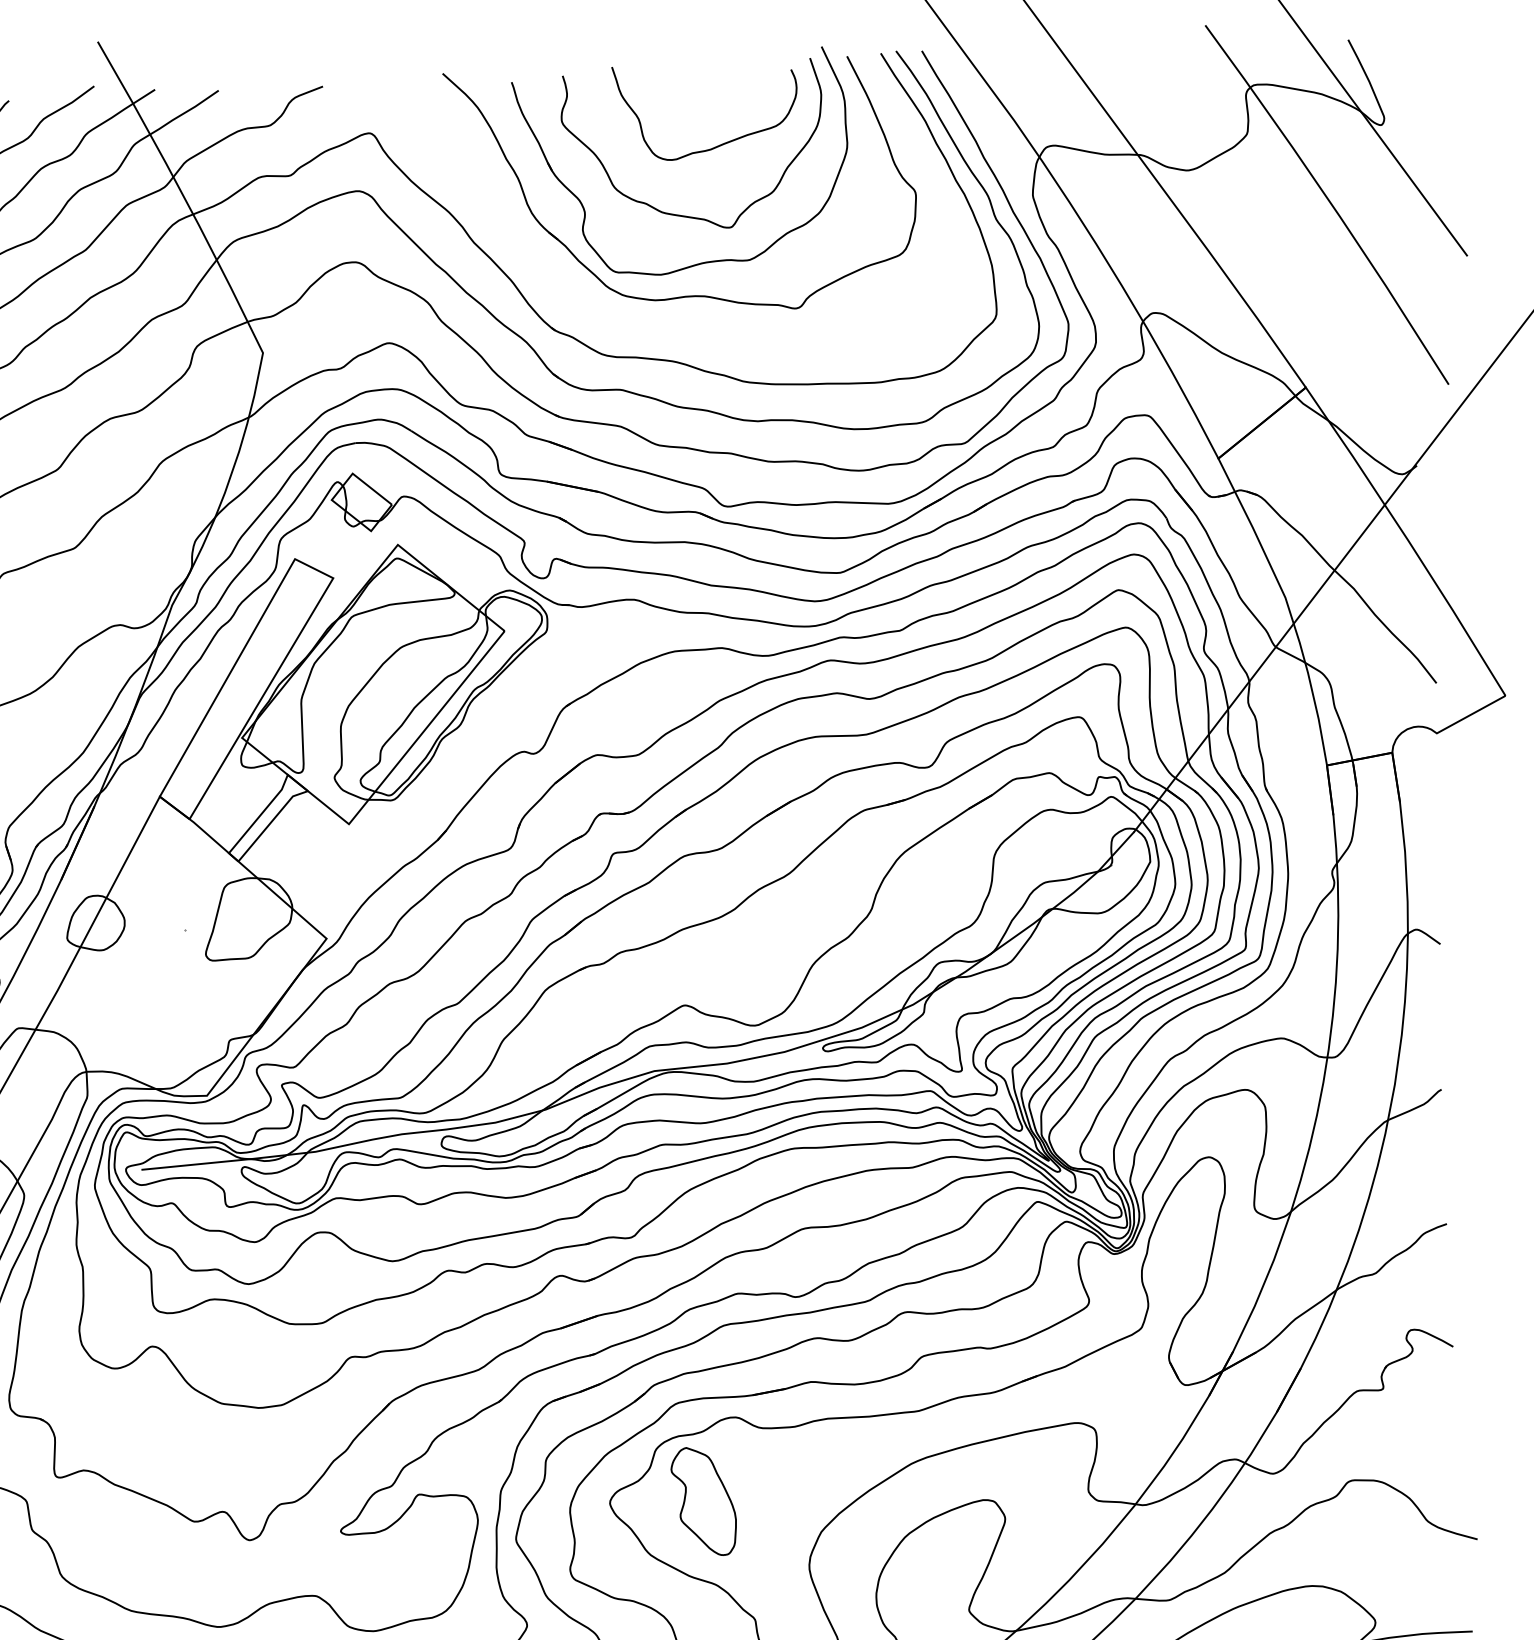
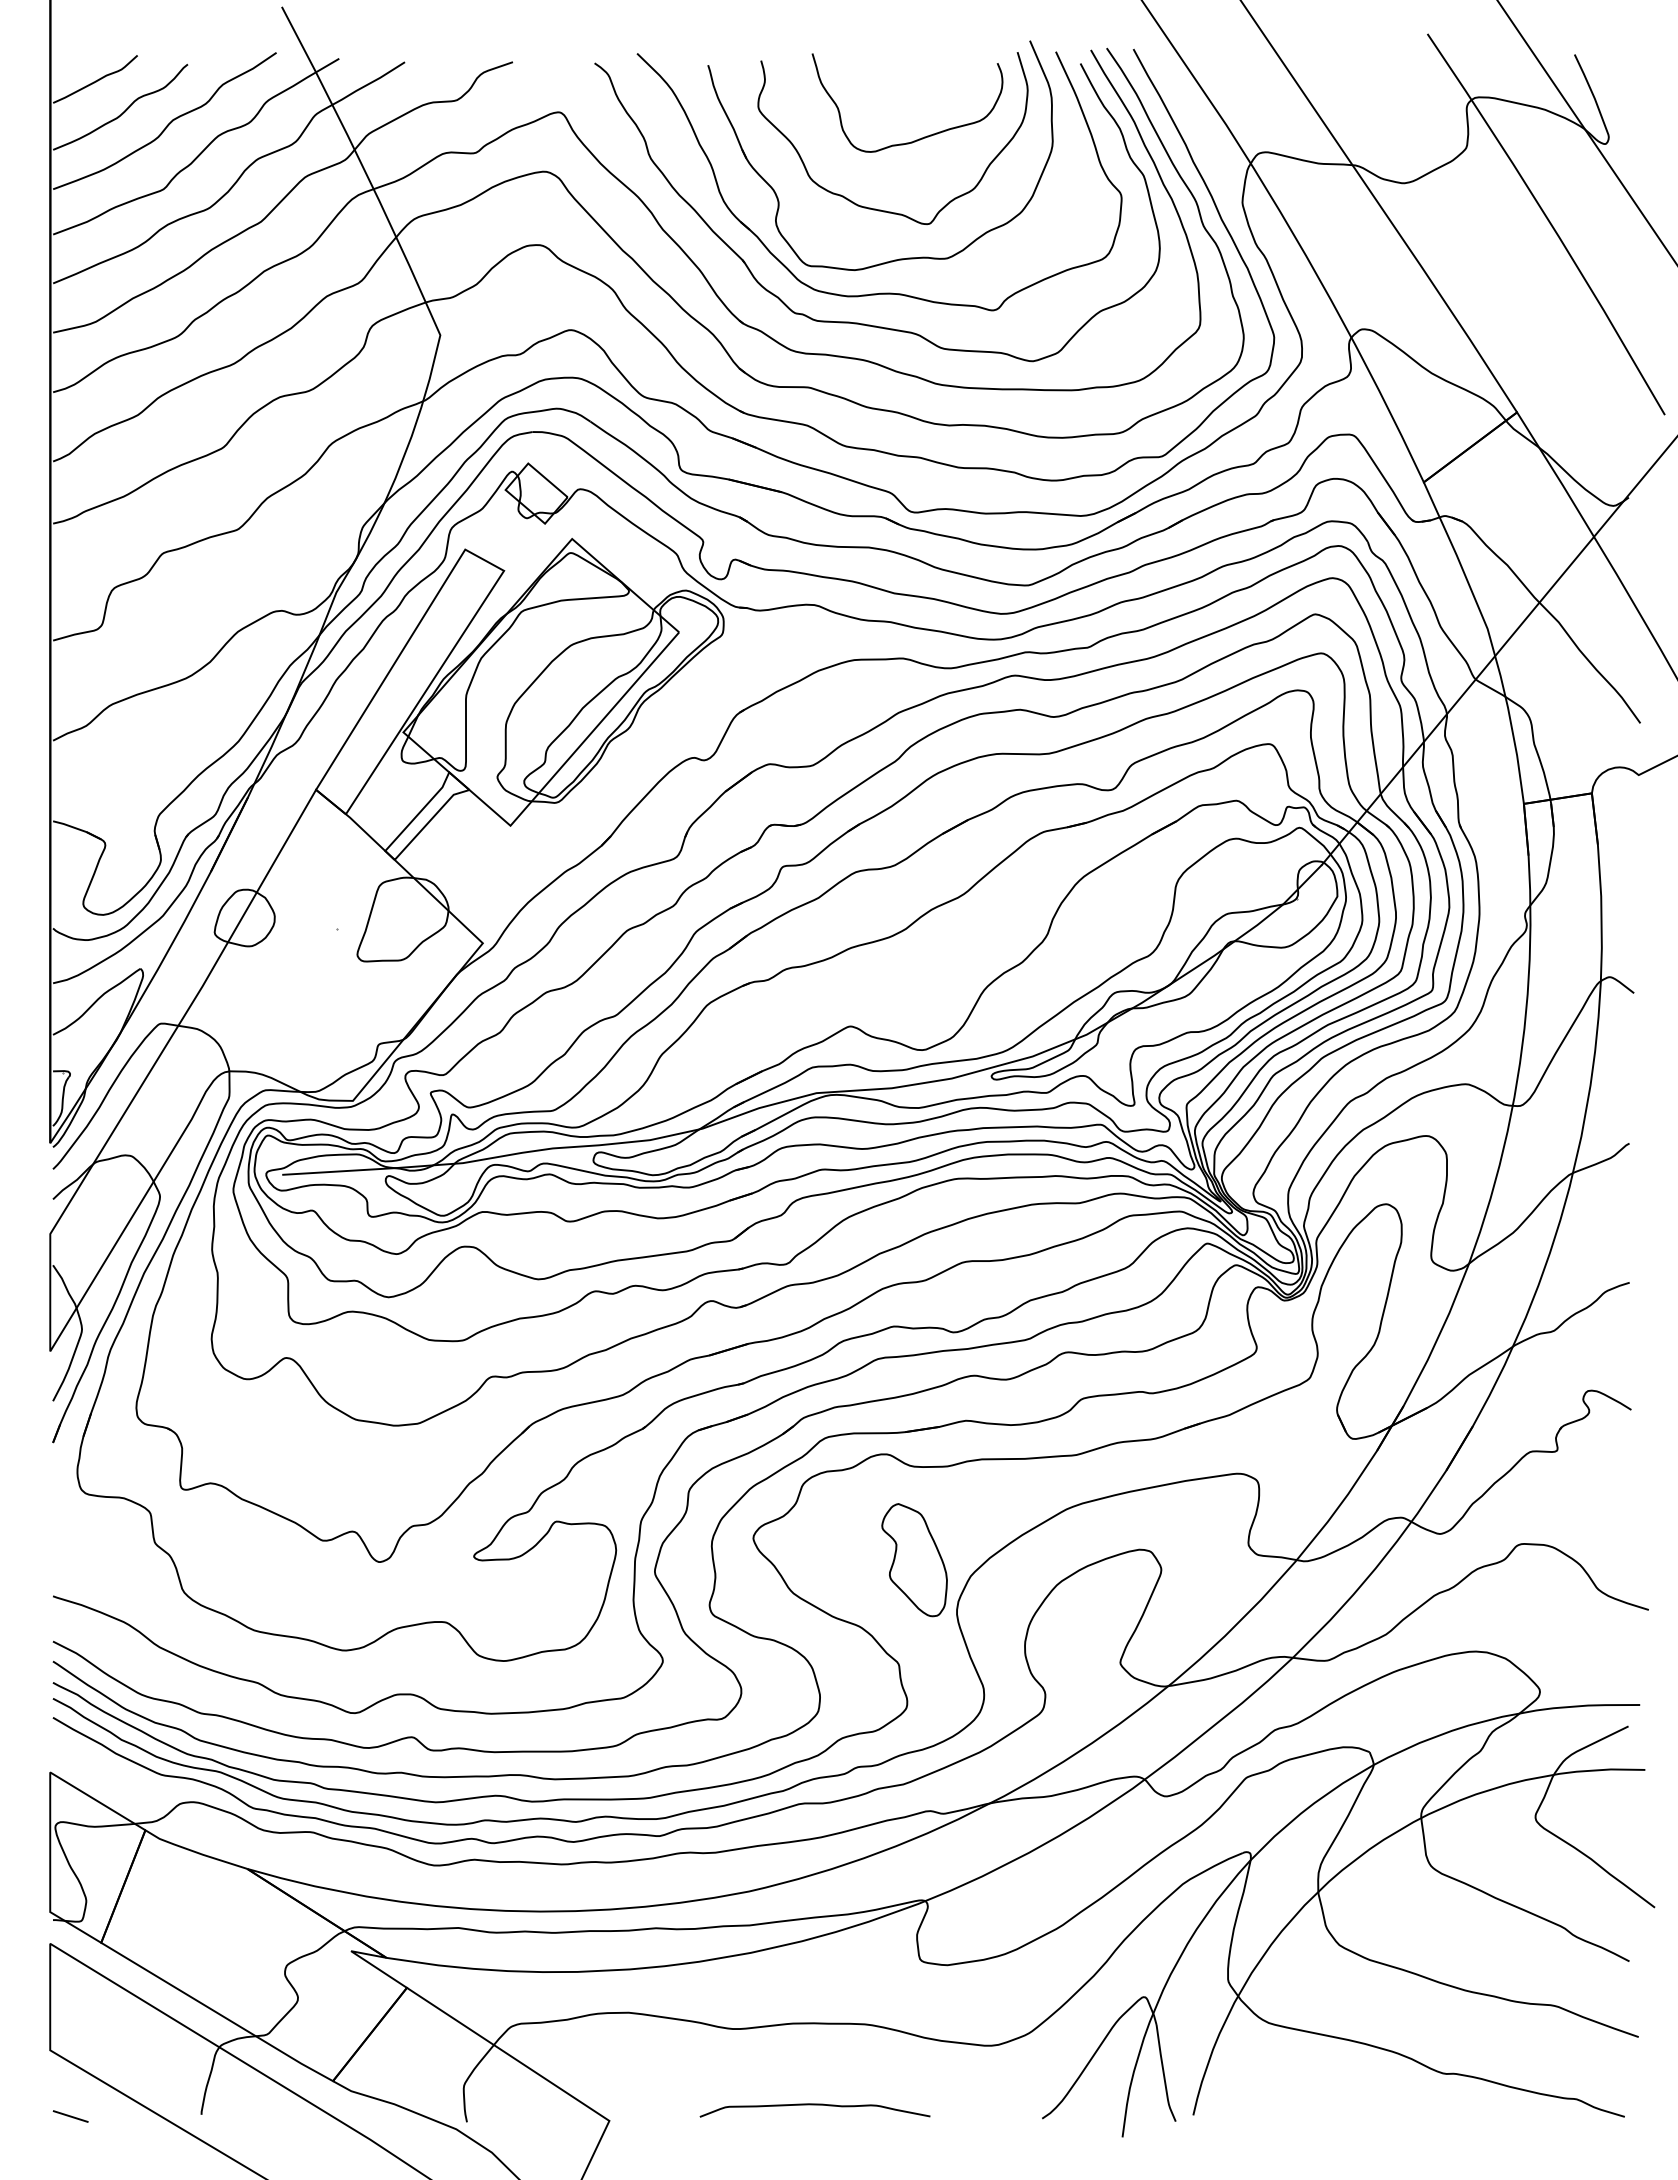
part: (666, 325) -> (858, 322), added
part: (703, 1501) -> (914, 1560), moved

